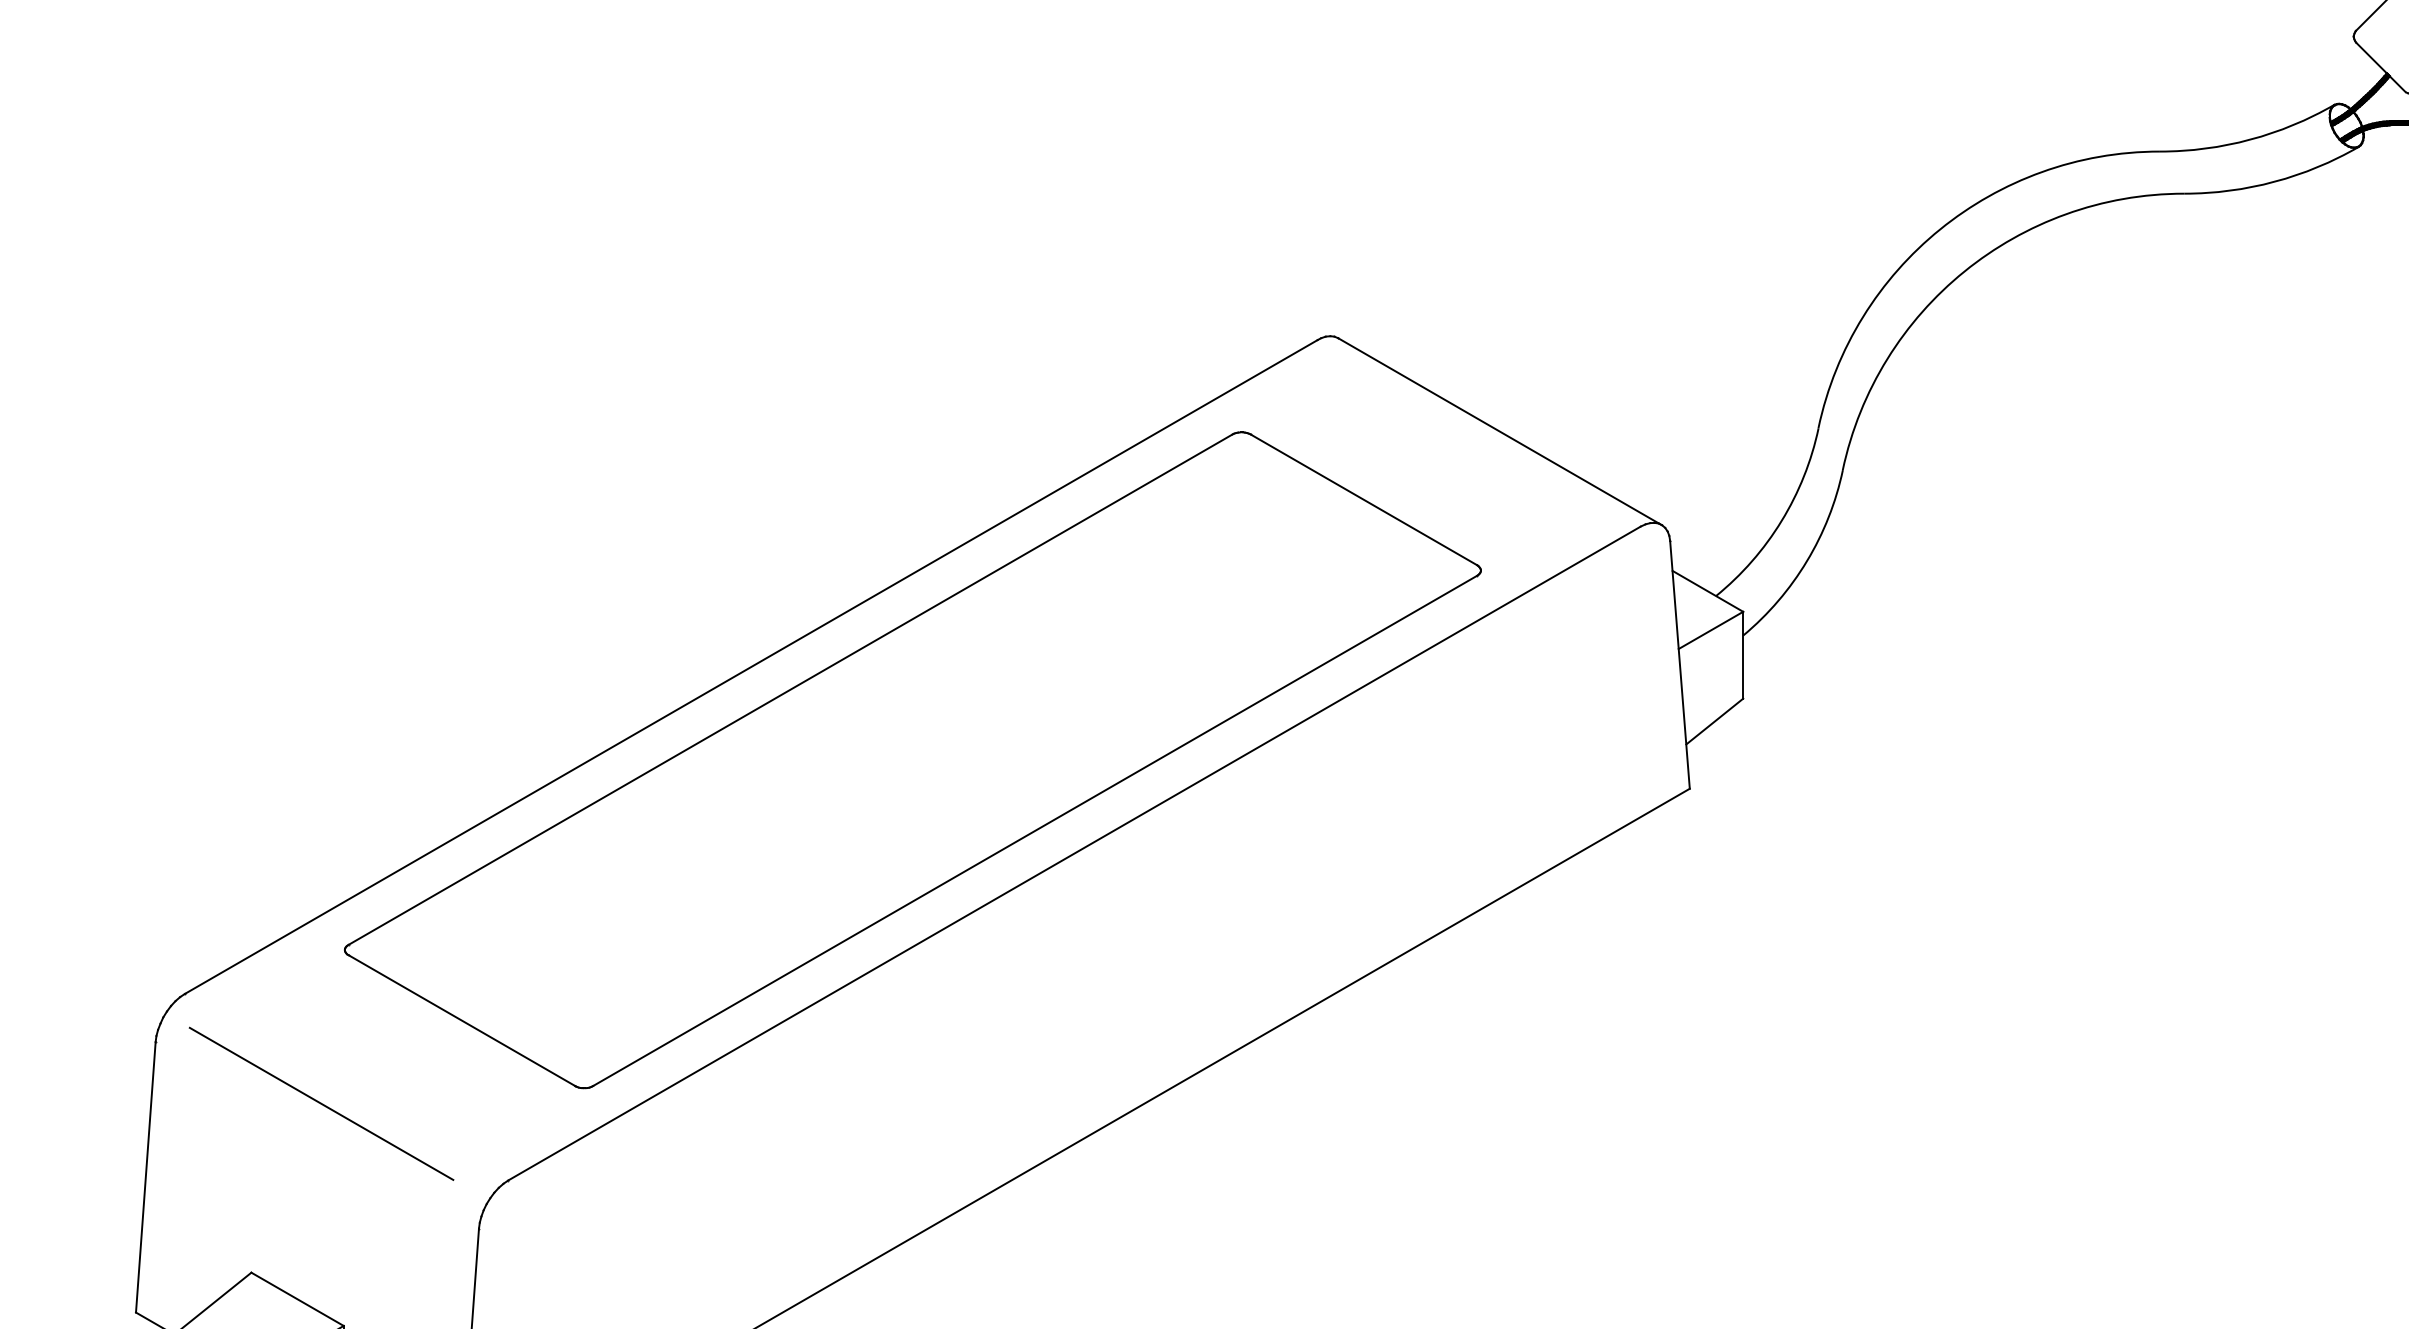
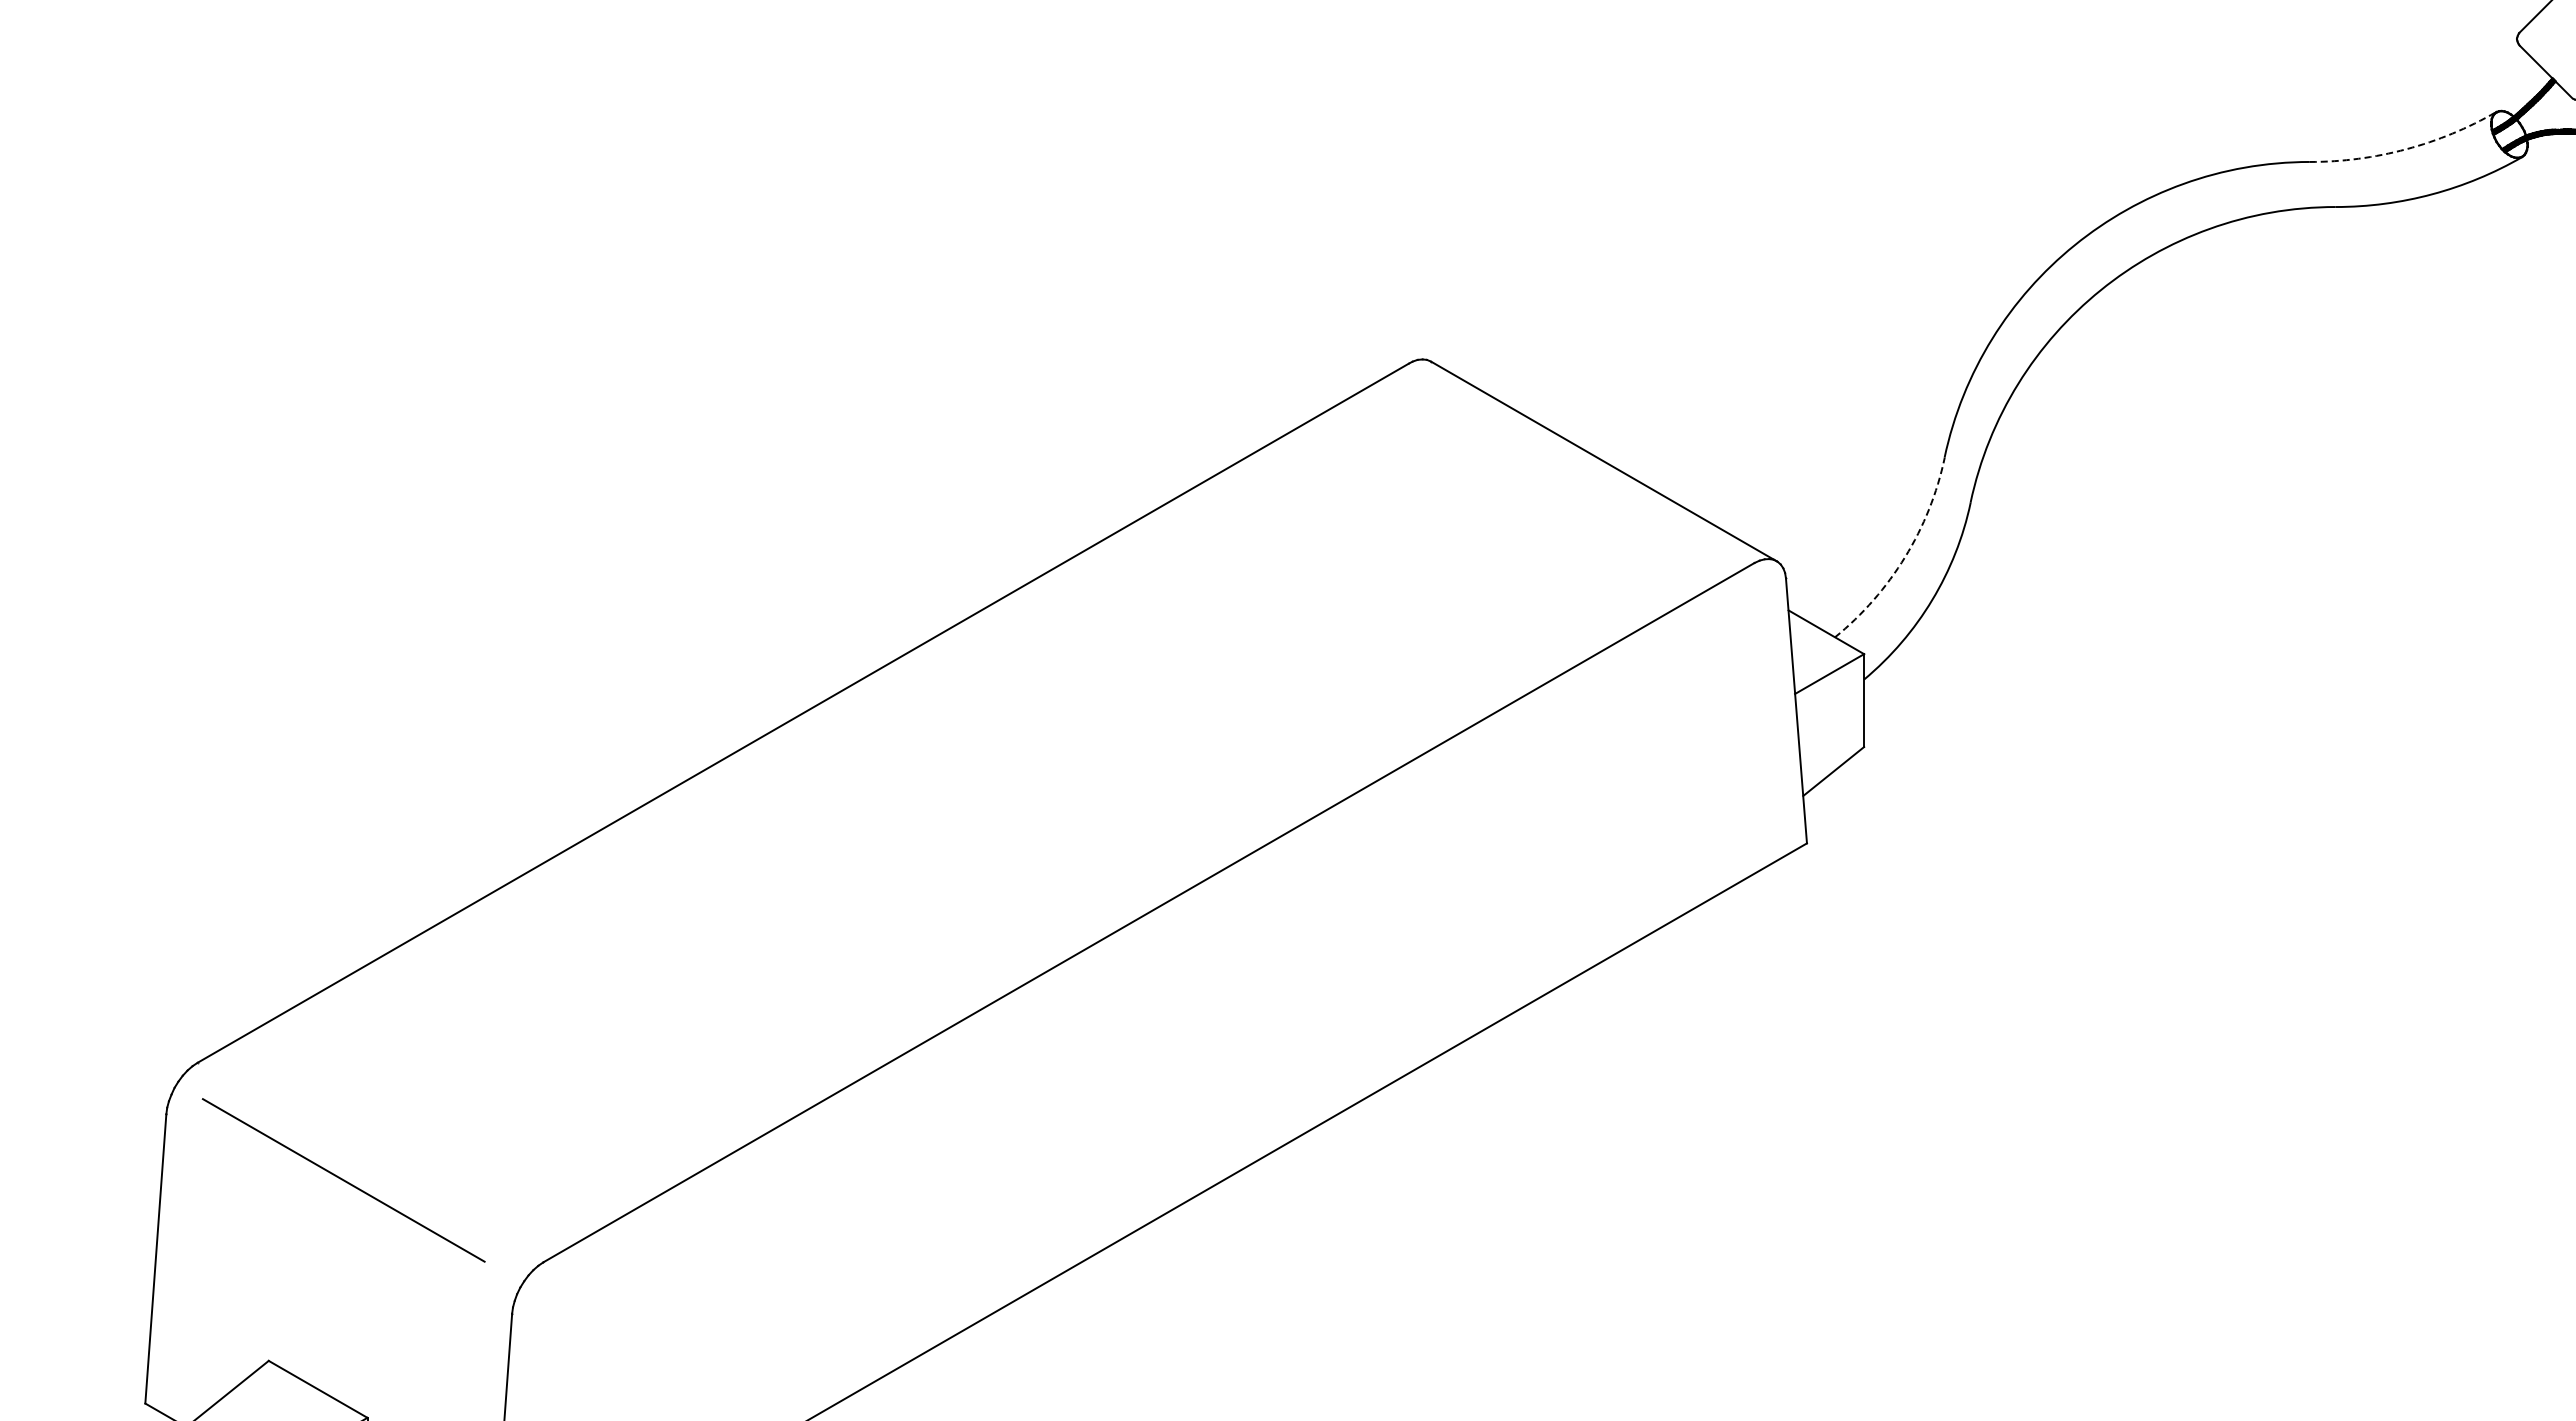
arc: (2250, 139) -> (2406, 149), solid -> dashed
arc: (1781, 521) -> (1905, 557), solid -> dashed
part: (912, 759) -> (975, 812), removed

